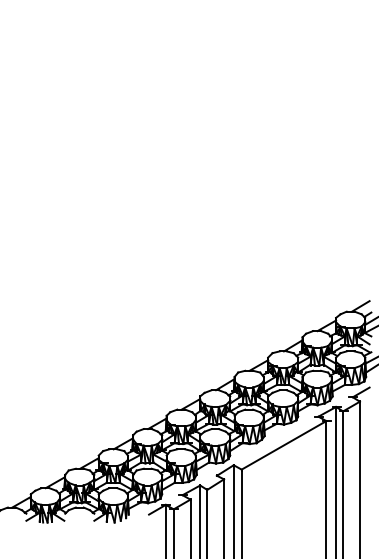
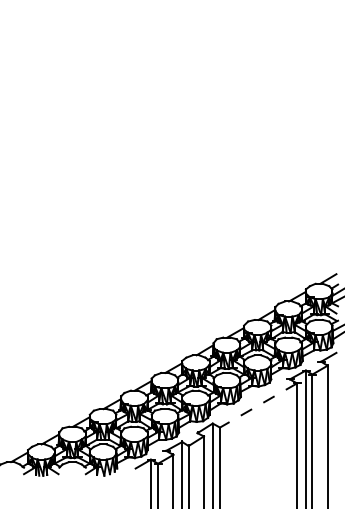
line: (284, 445) -> (258, 405), solid -> dashed

